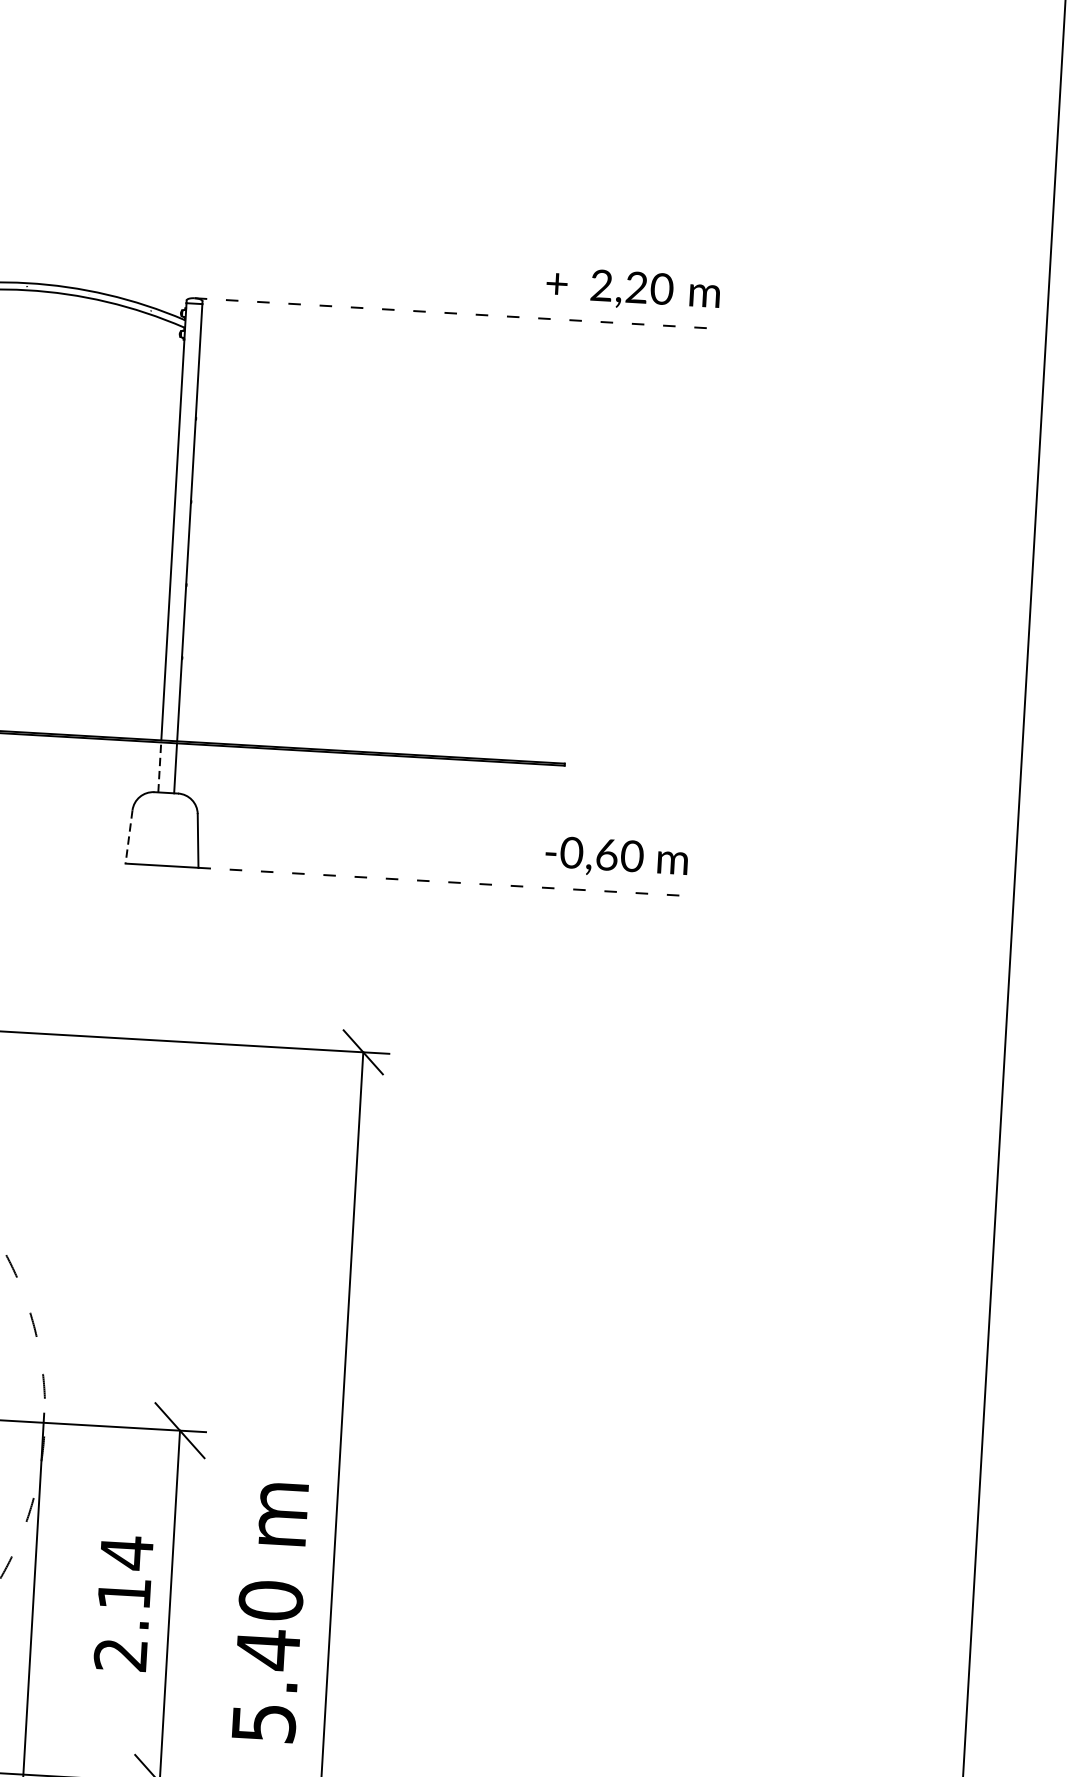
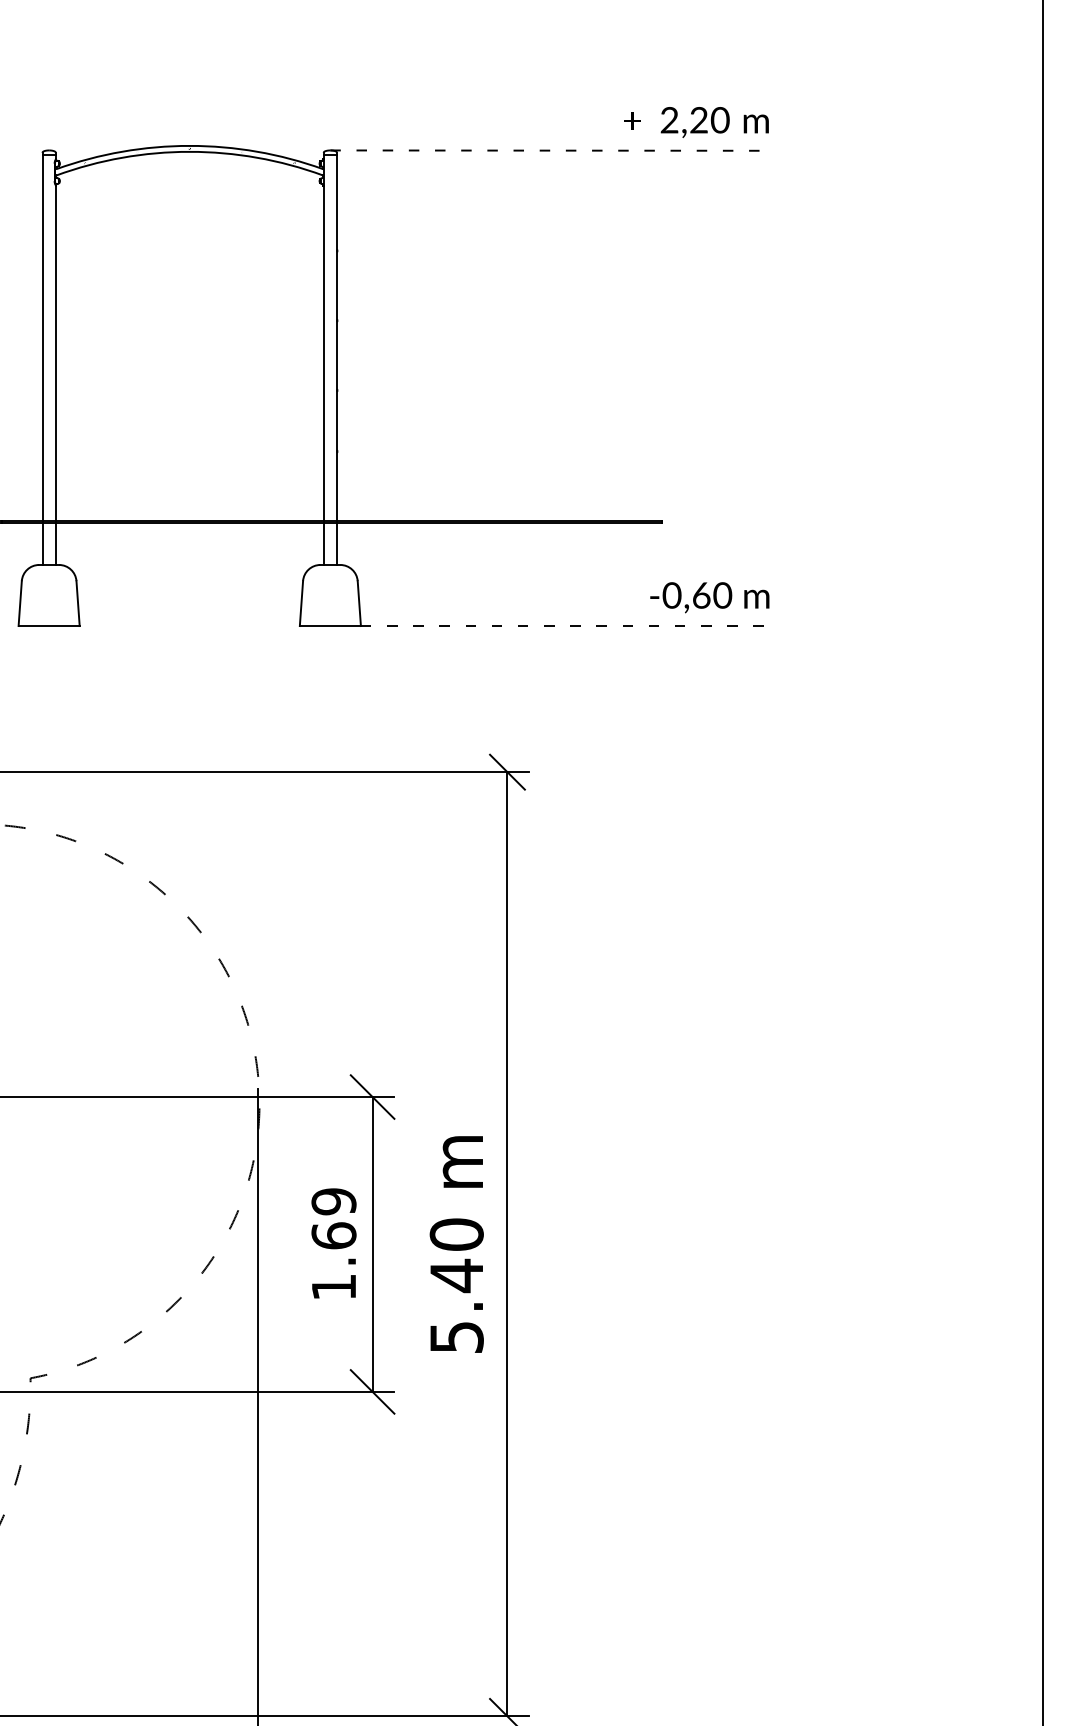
line: (159, 767) -> (323, 544), dashed -> solid
line: (129, 838) -> (301, 604), dashed -> solid
text: (123, 1602) -> (333, 1243), 2.14 -> 1.69

